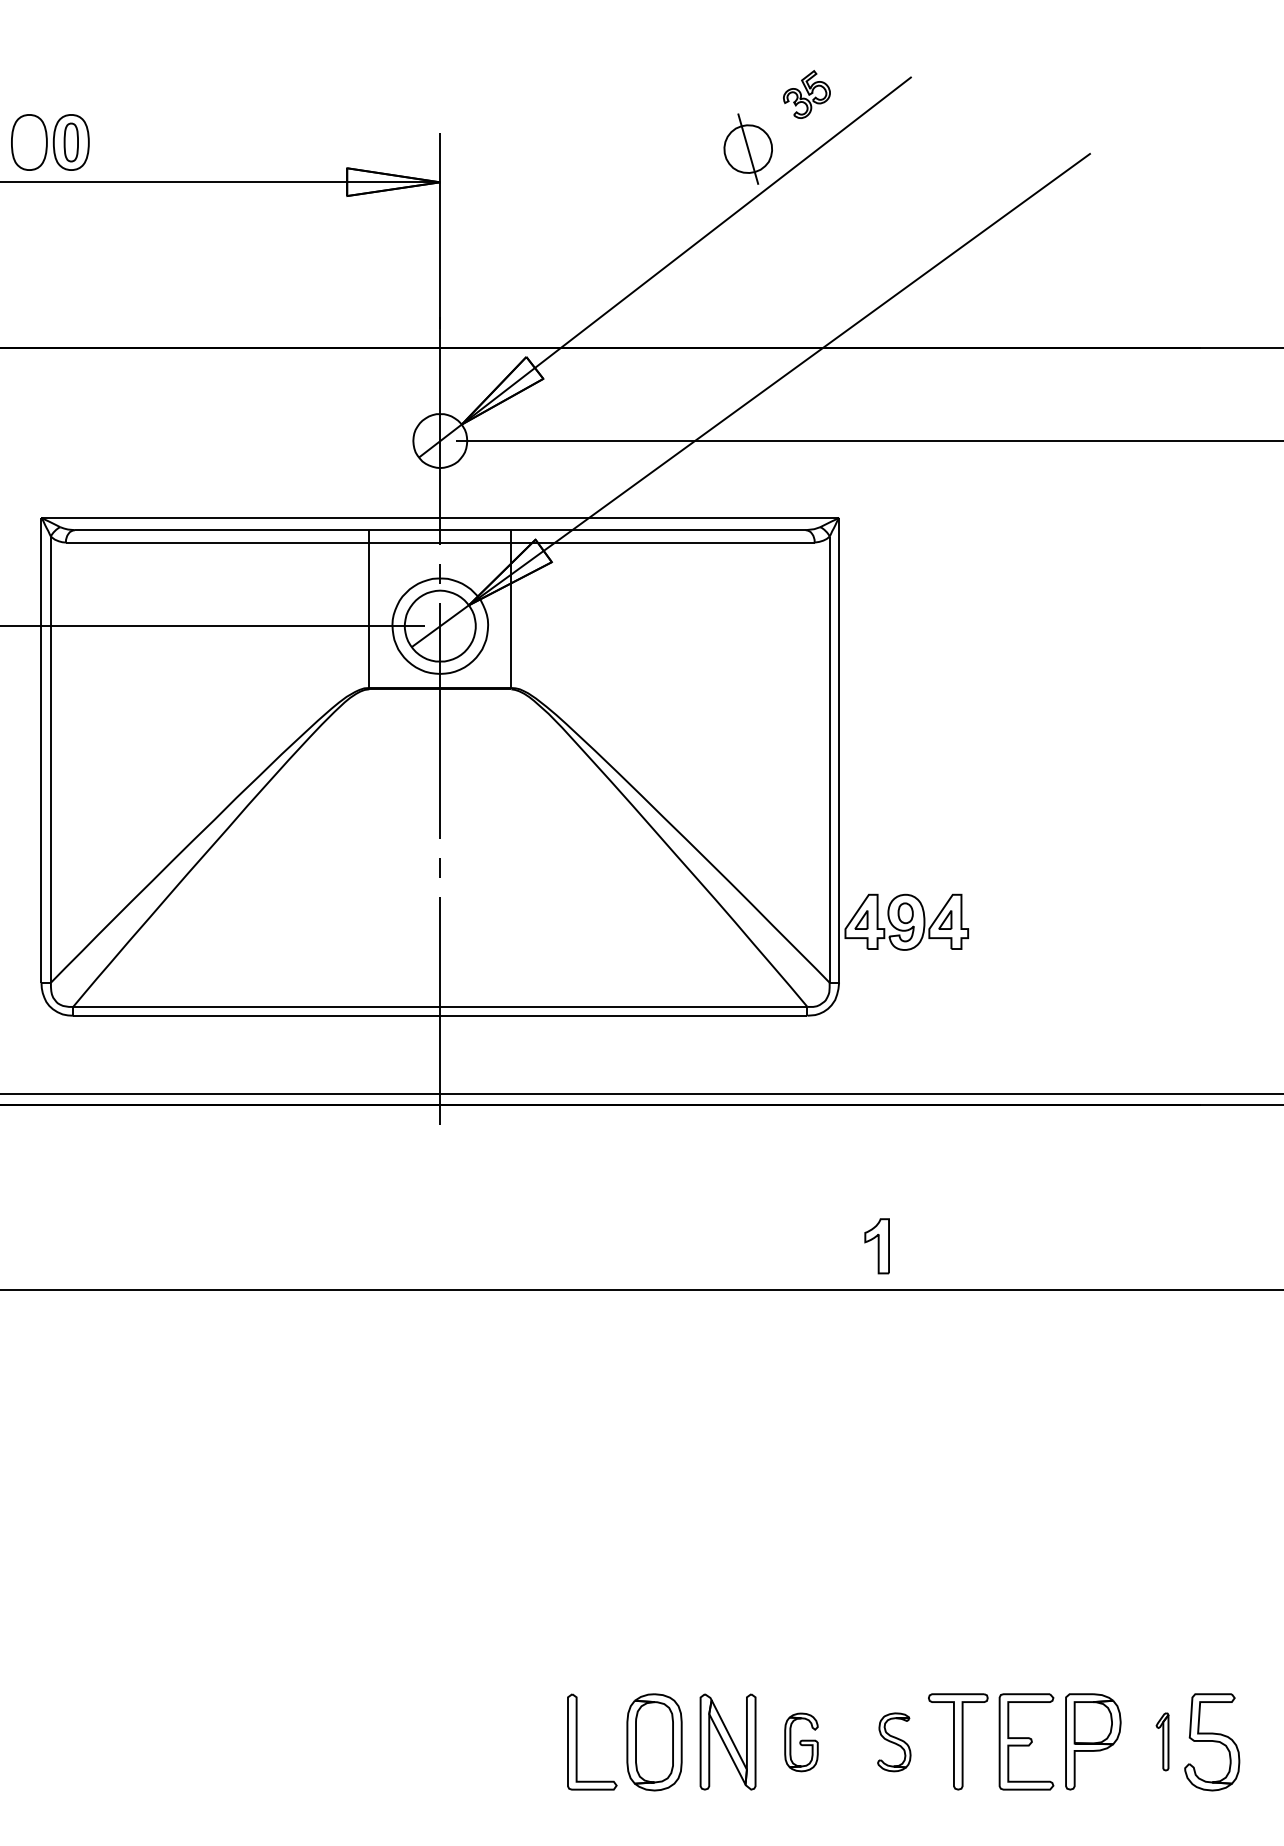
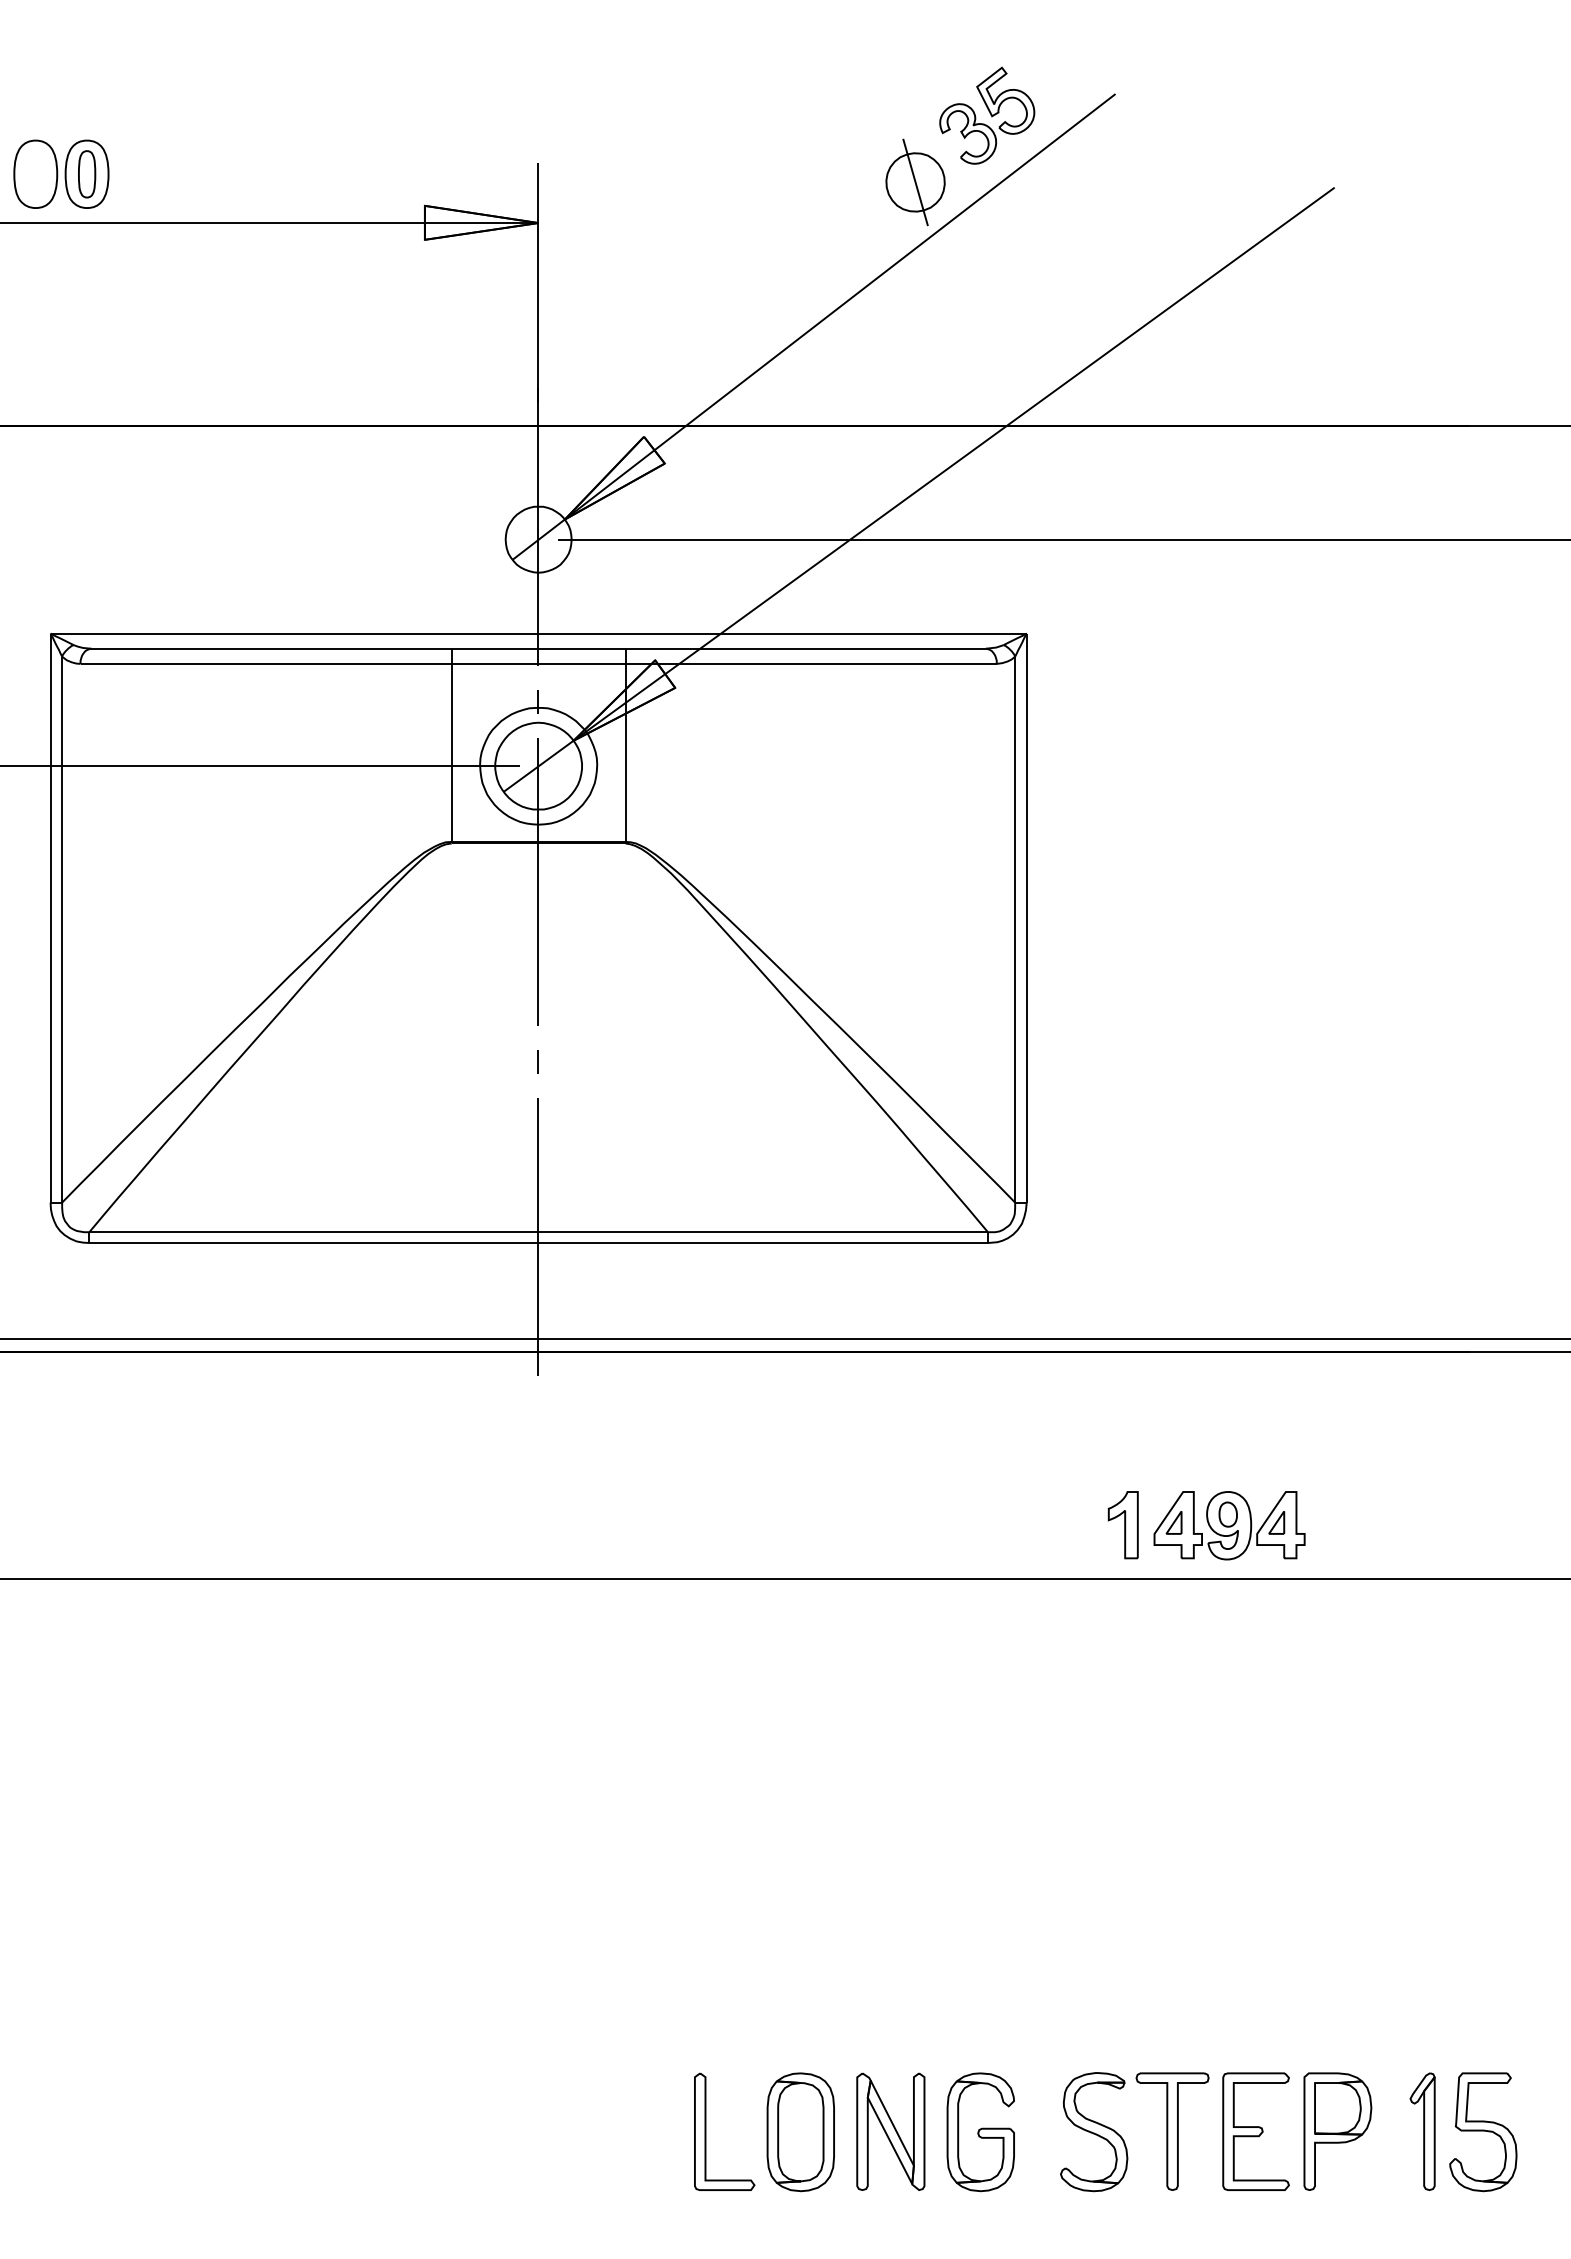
part: (807, 94) -> (987, 115), size x1.67
part: (906, 922) -> (1229, 1525), moved
part: (876, 1246) -> (1122, 1525), moved
part: (1162, 1741) -> (1422, 2131), size x1.67
part: (801, 1742) -> (980, 2132), size x1.67
part: (894, 1742) -> (1094, 2132), size x1.67

